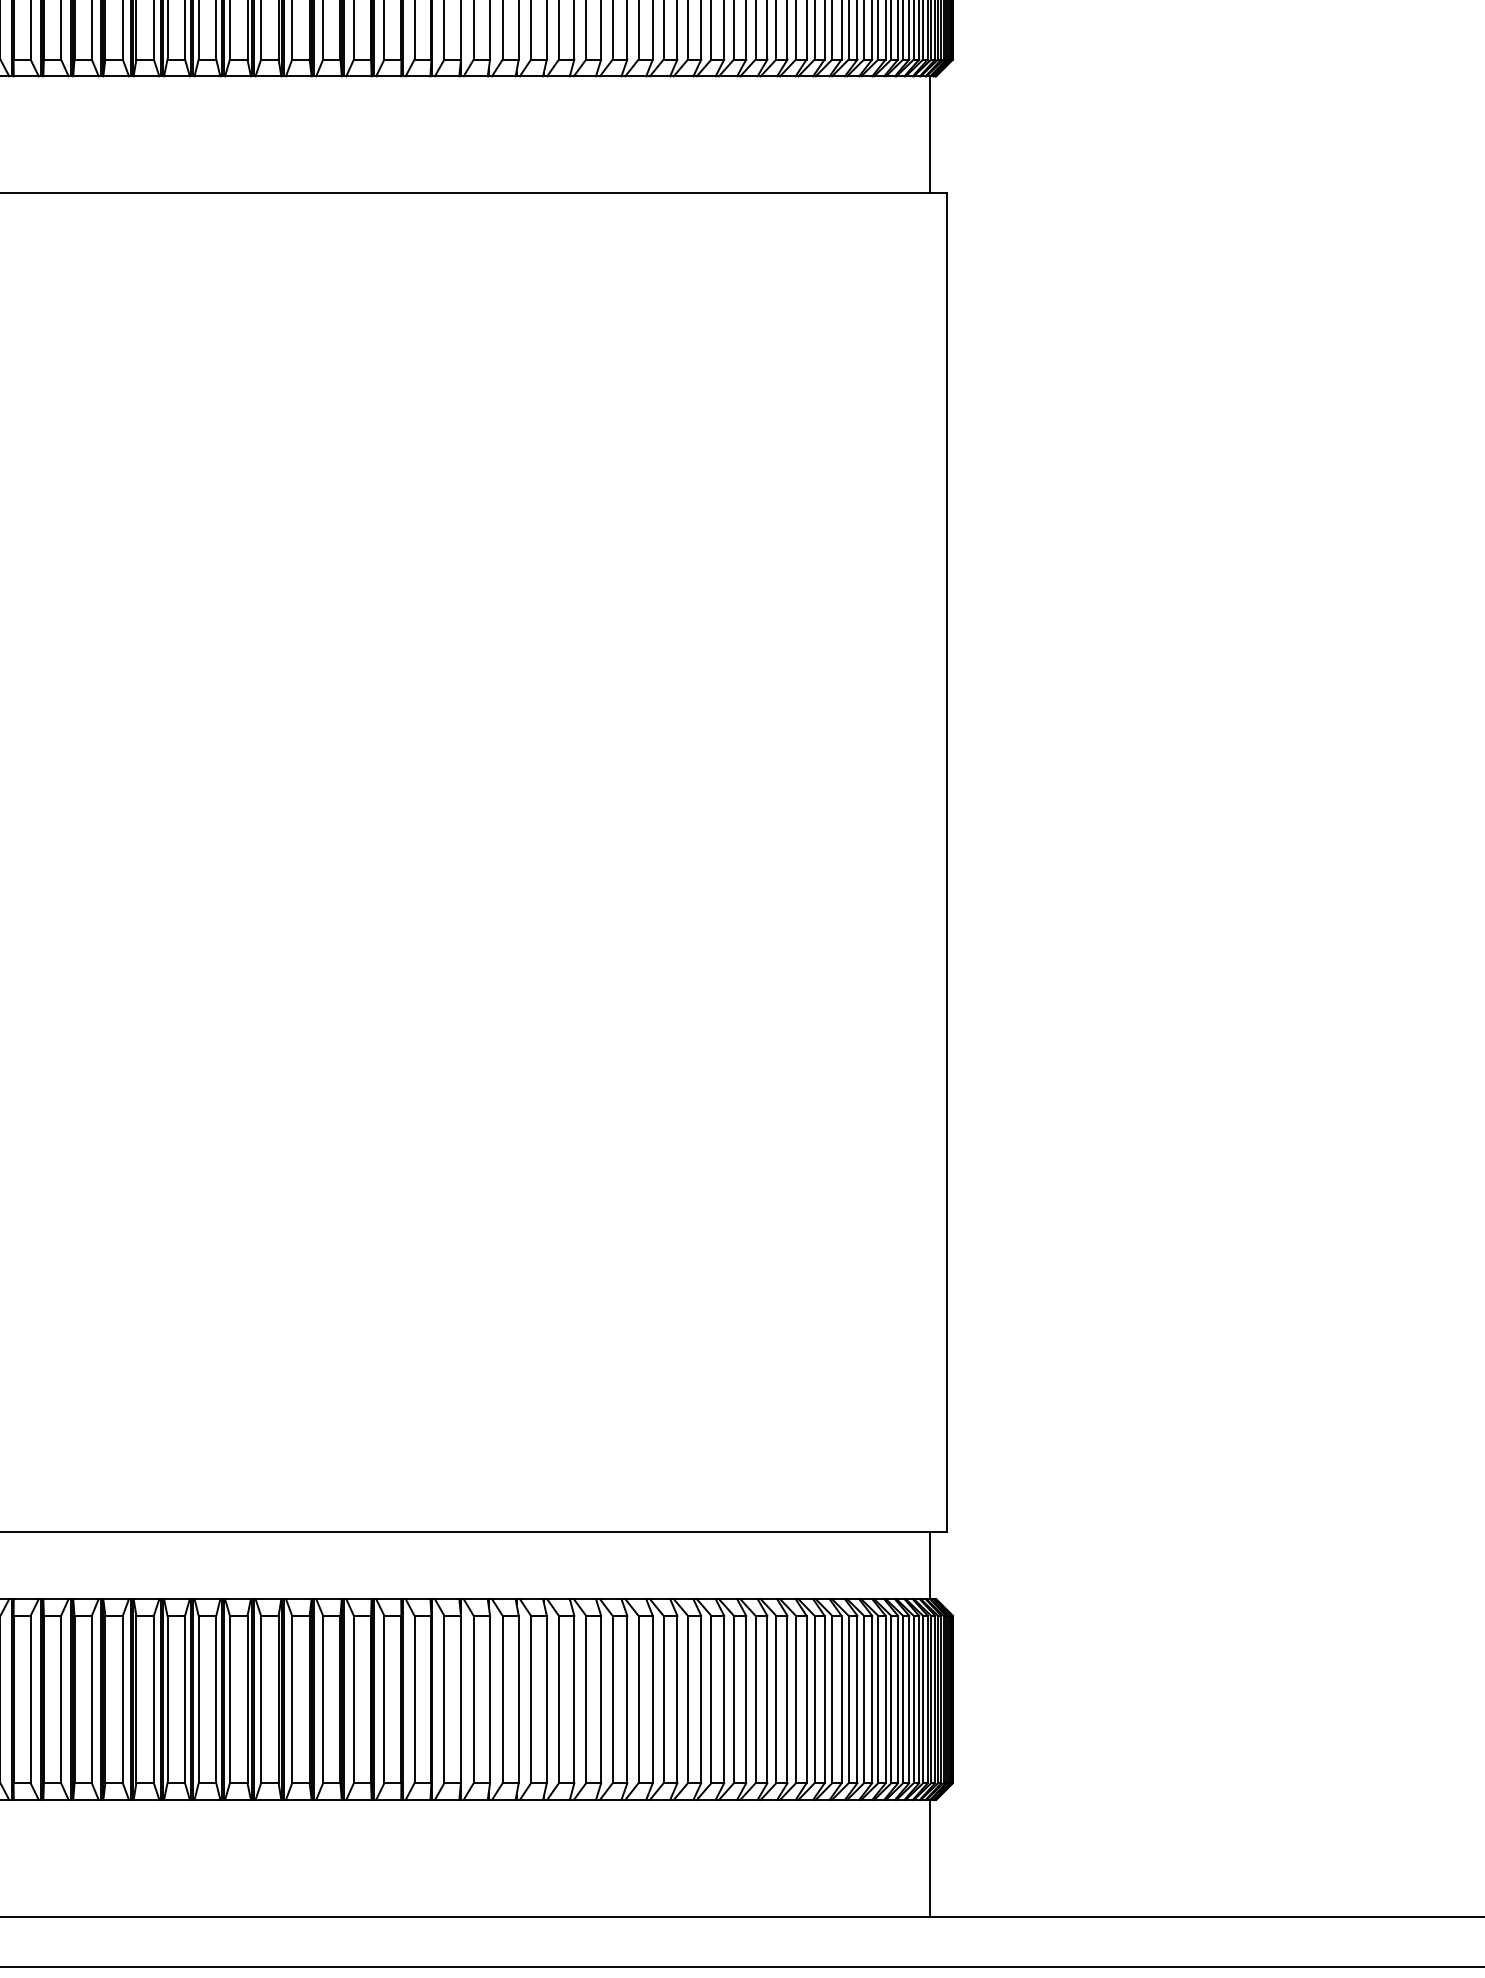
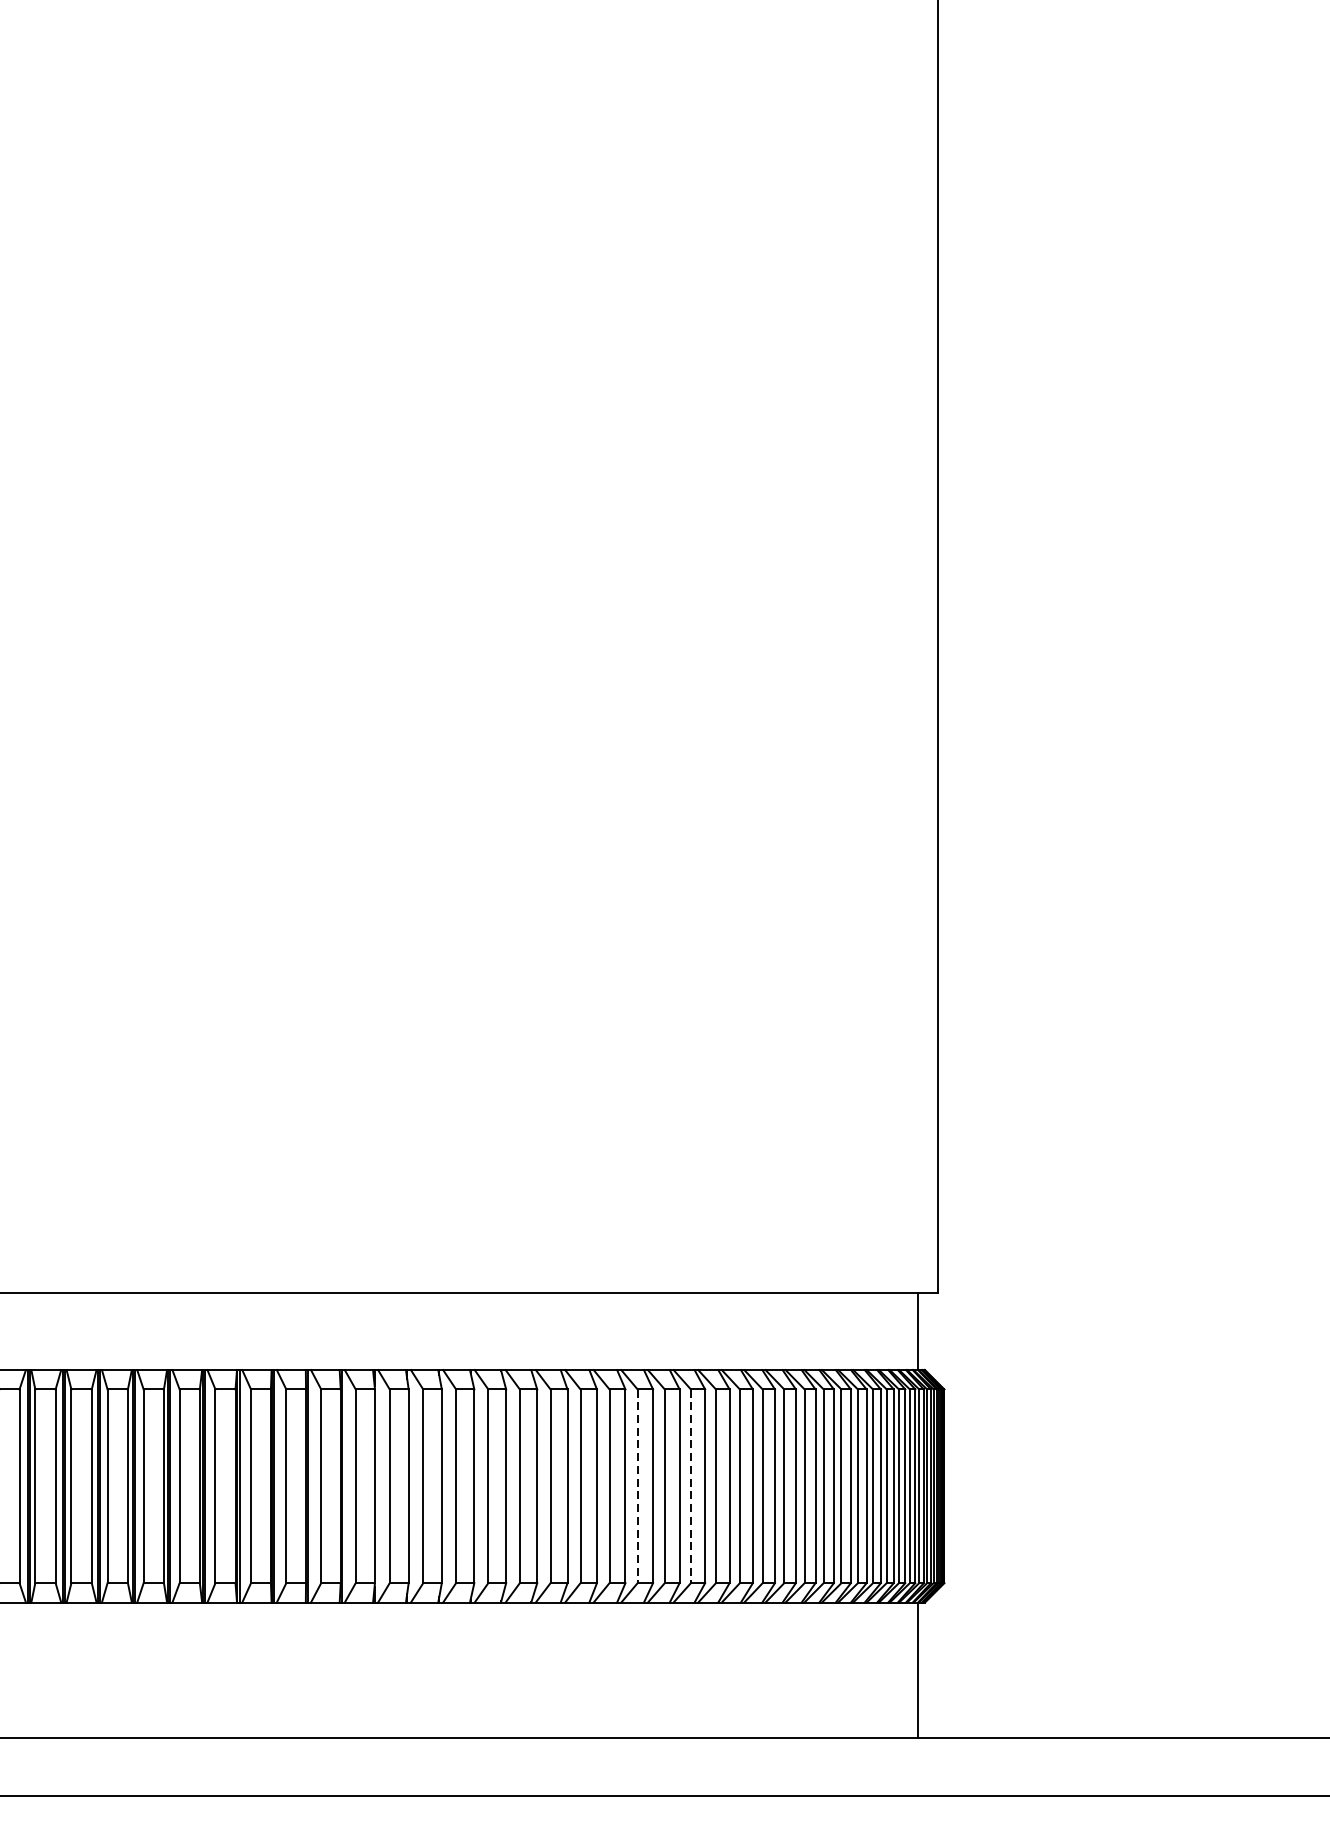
line: (687, 1699) -> (637, 1486), solid -> dashed
line: (733, 1699) -> (690, 1486), solid -> dashed

